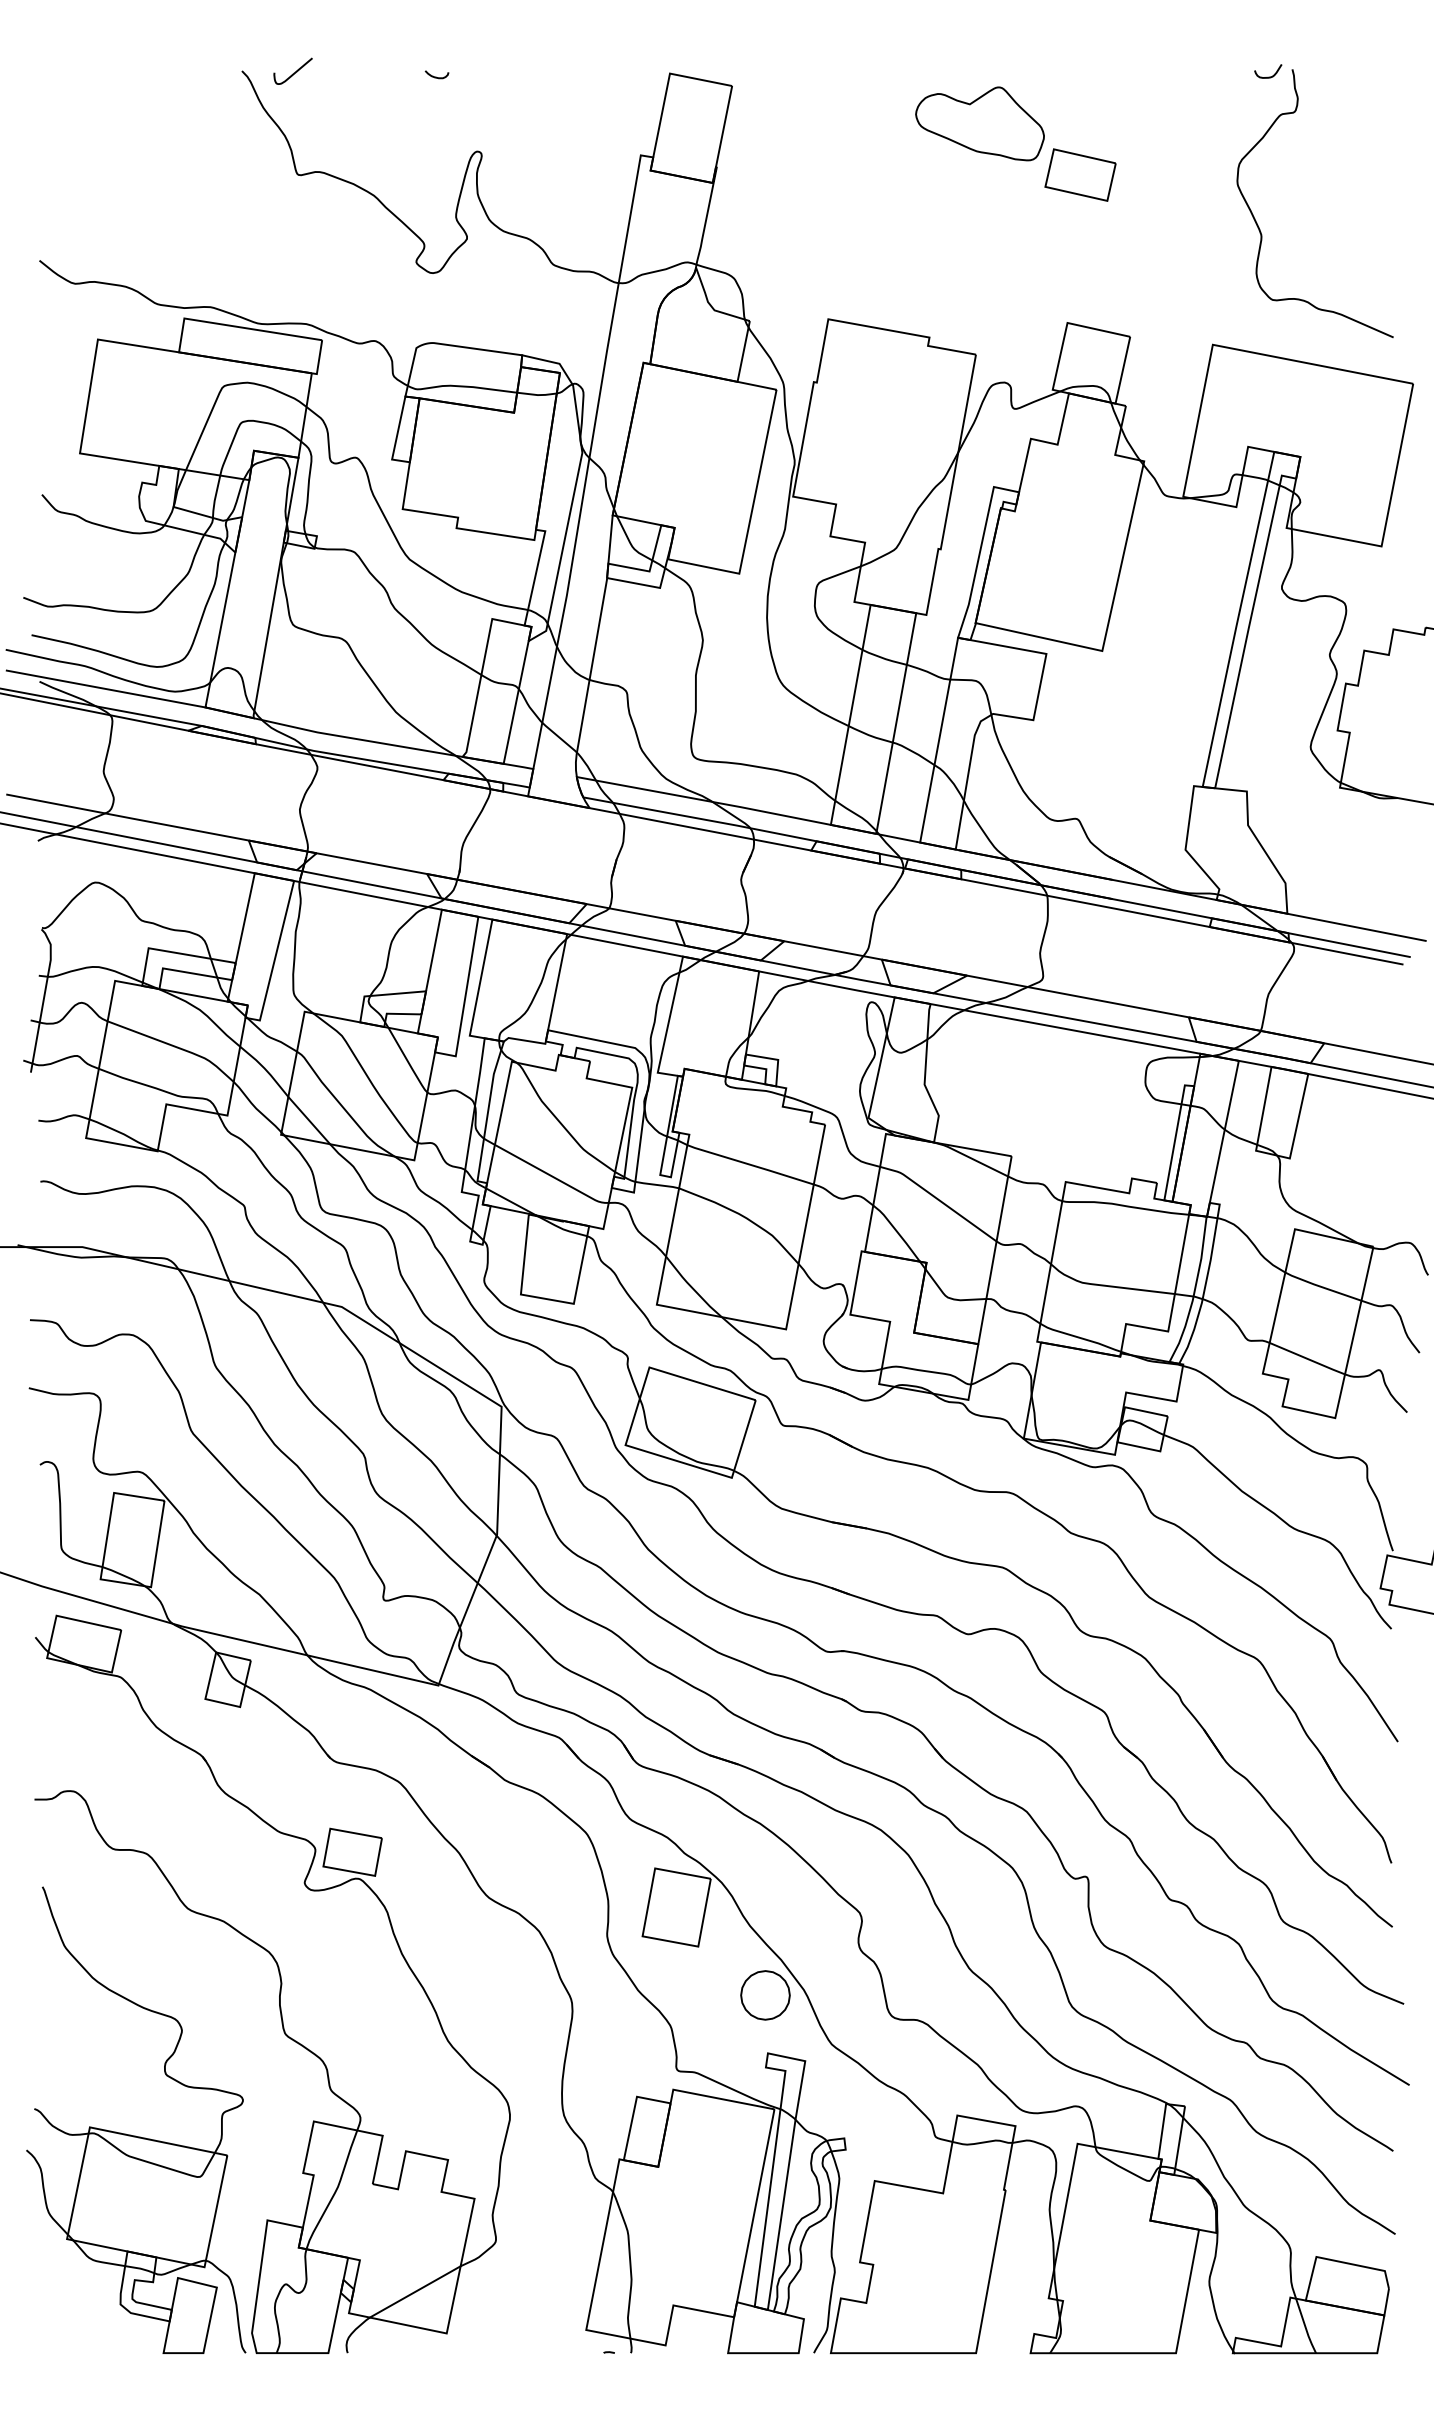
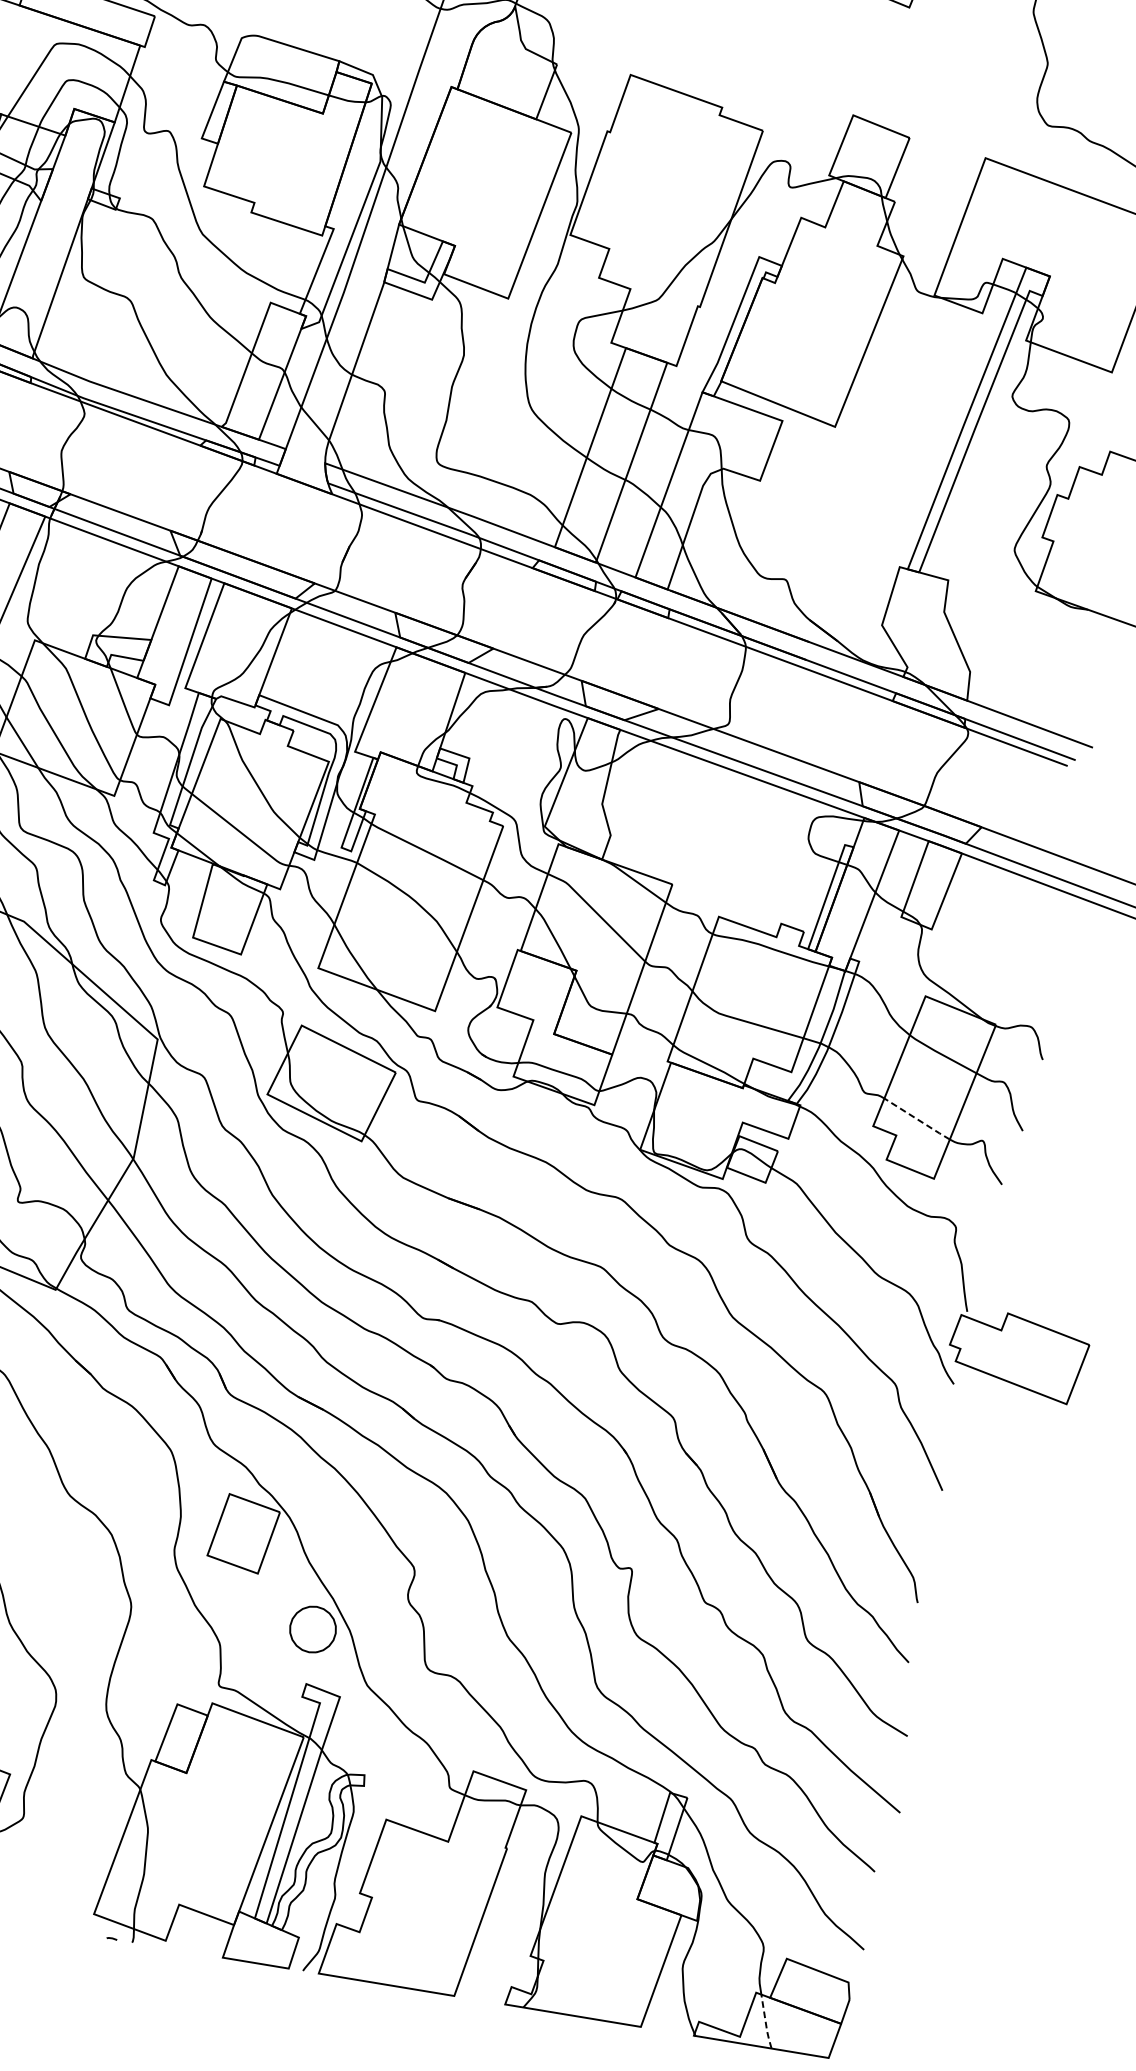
line: (1307, 1358) -> (917, 1118), solid -> dashed
line: (1305, 2327) -> (765, 2022), solid -> dashed

